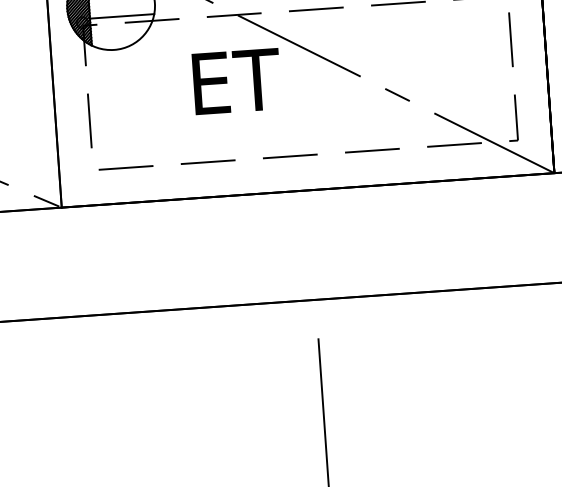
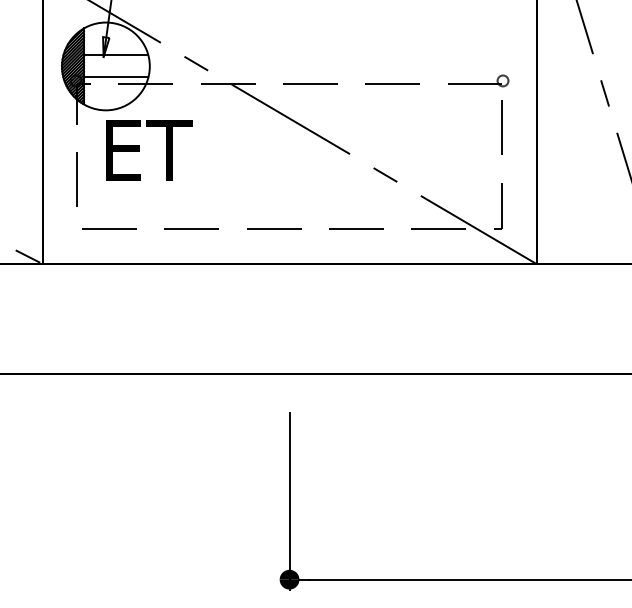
text: (237, 81) -> (149, 150), moved

